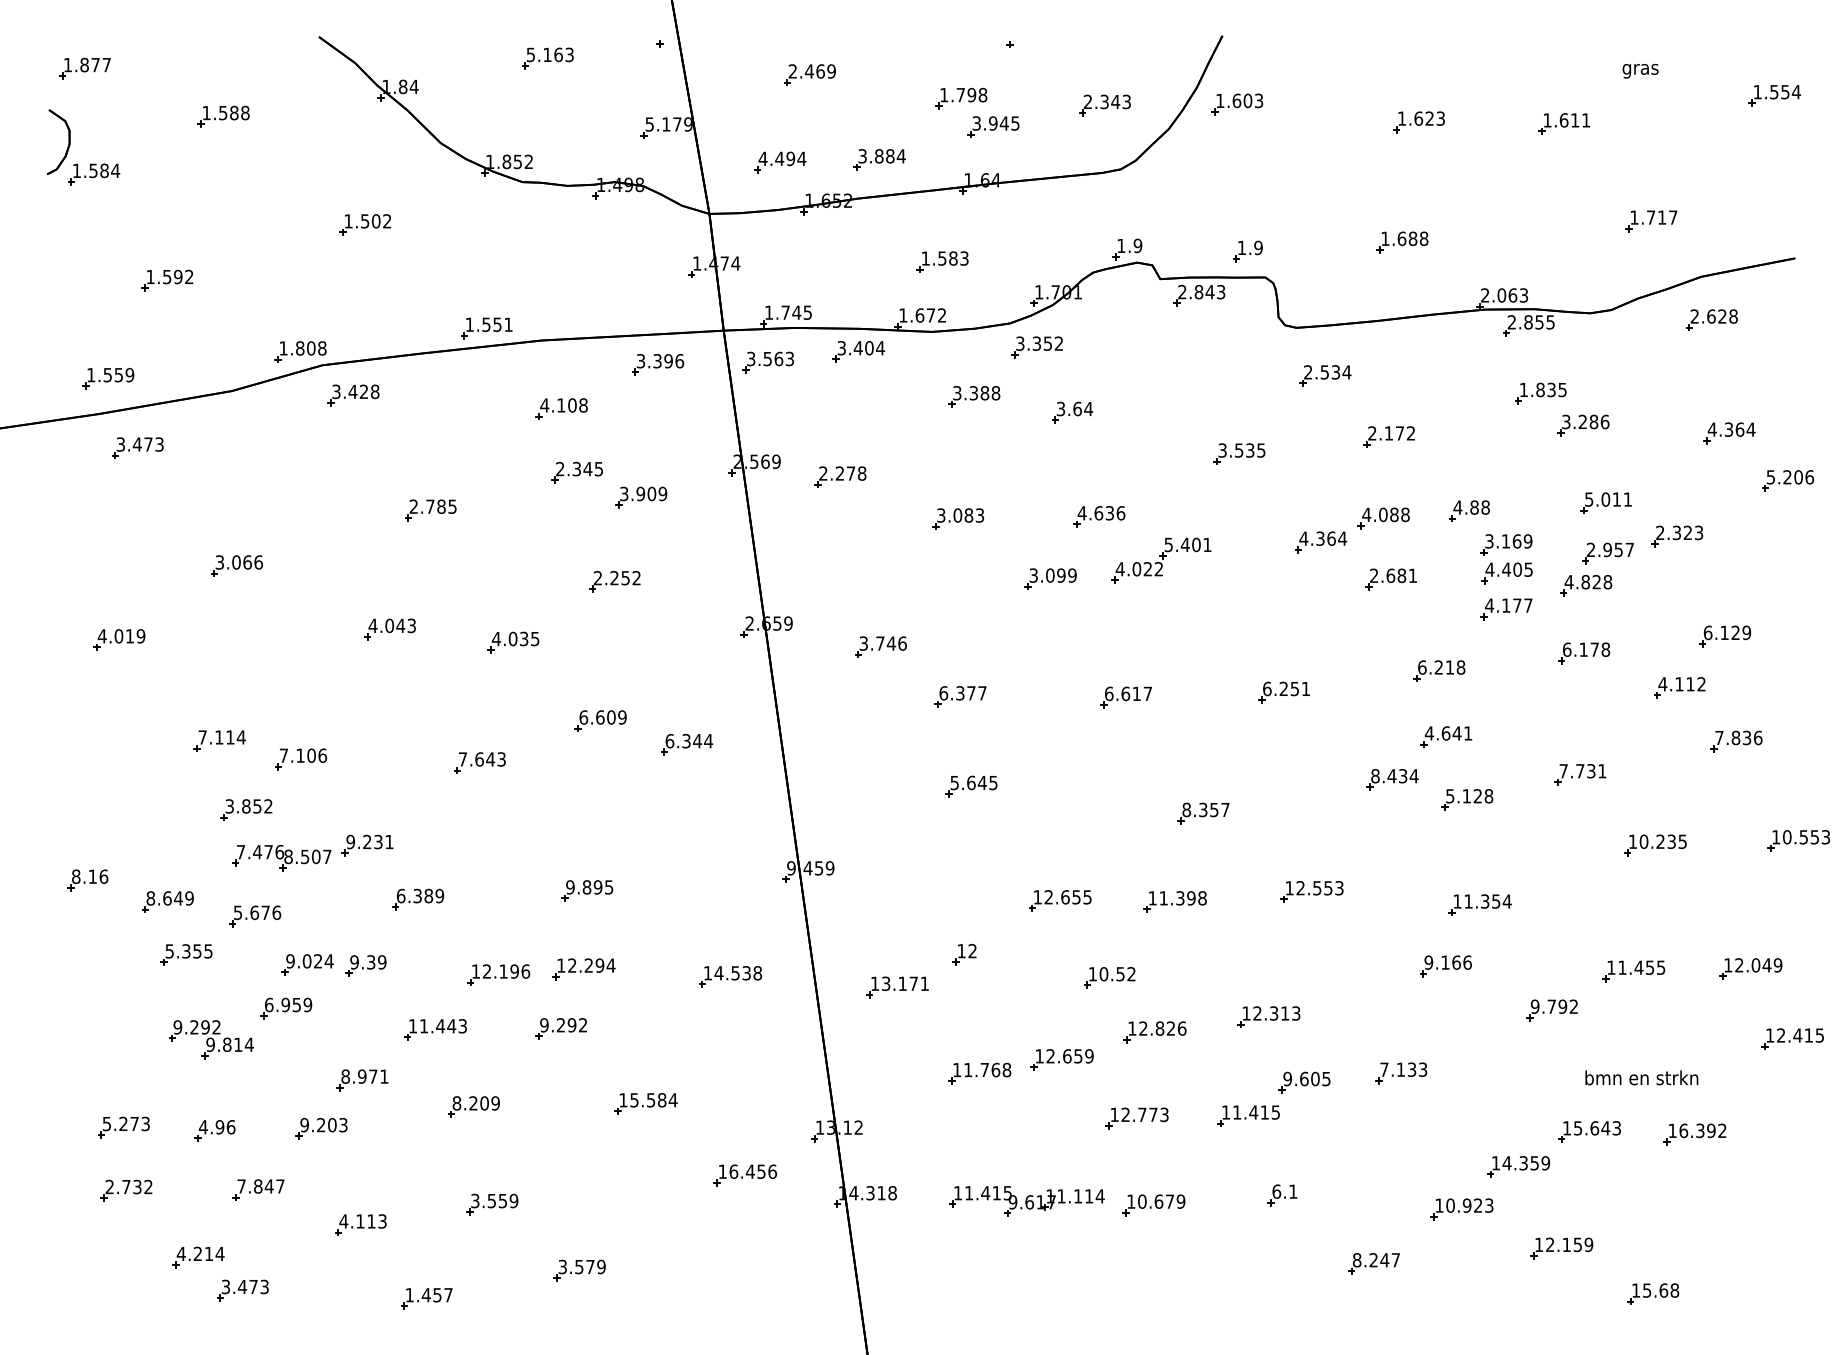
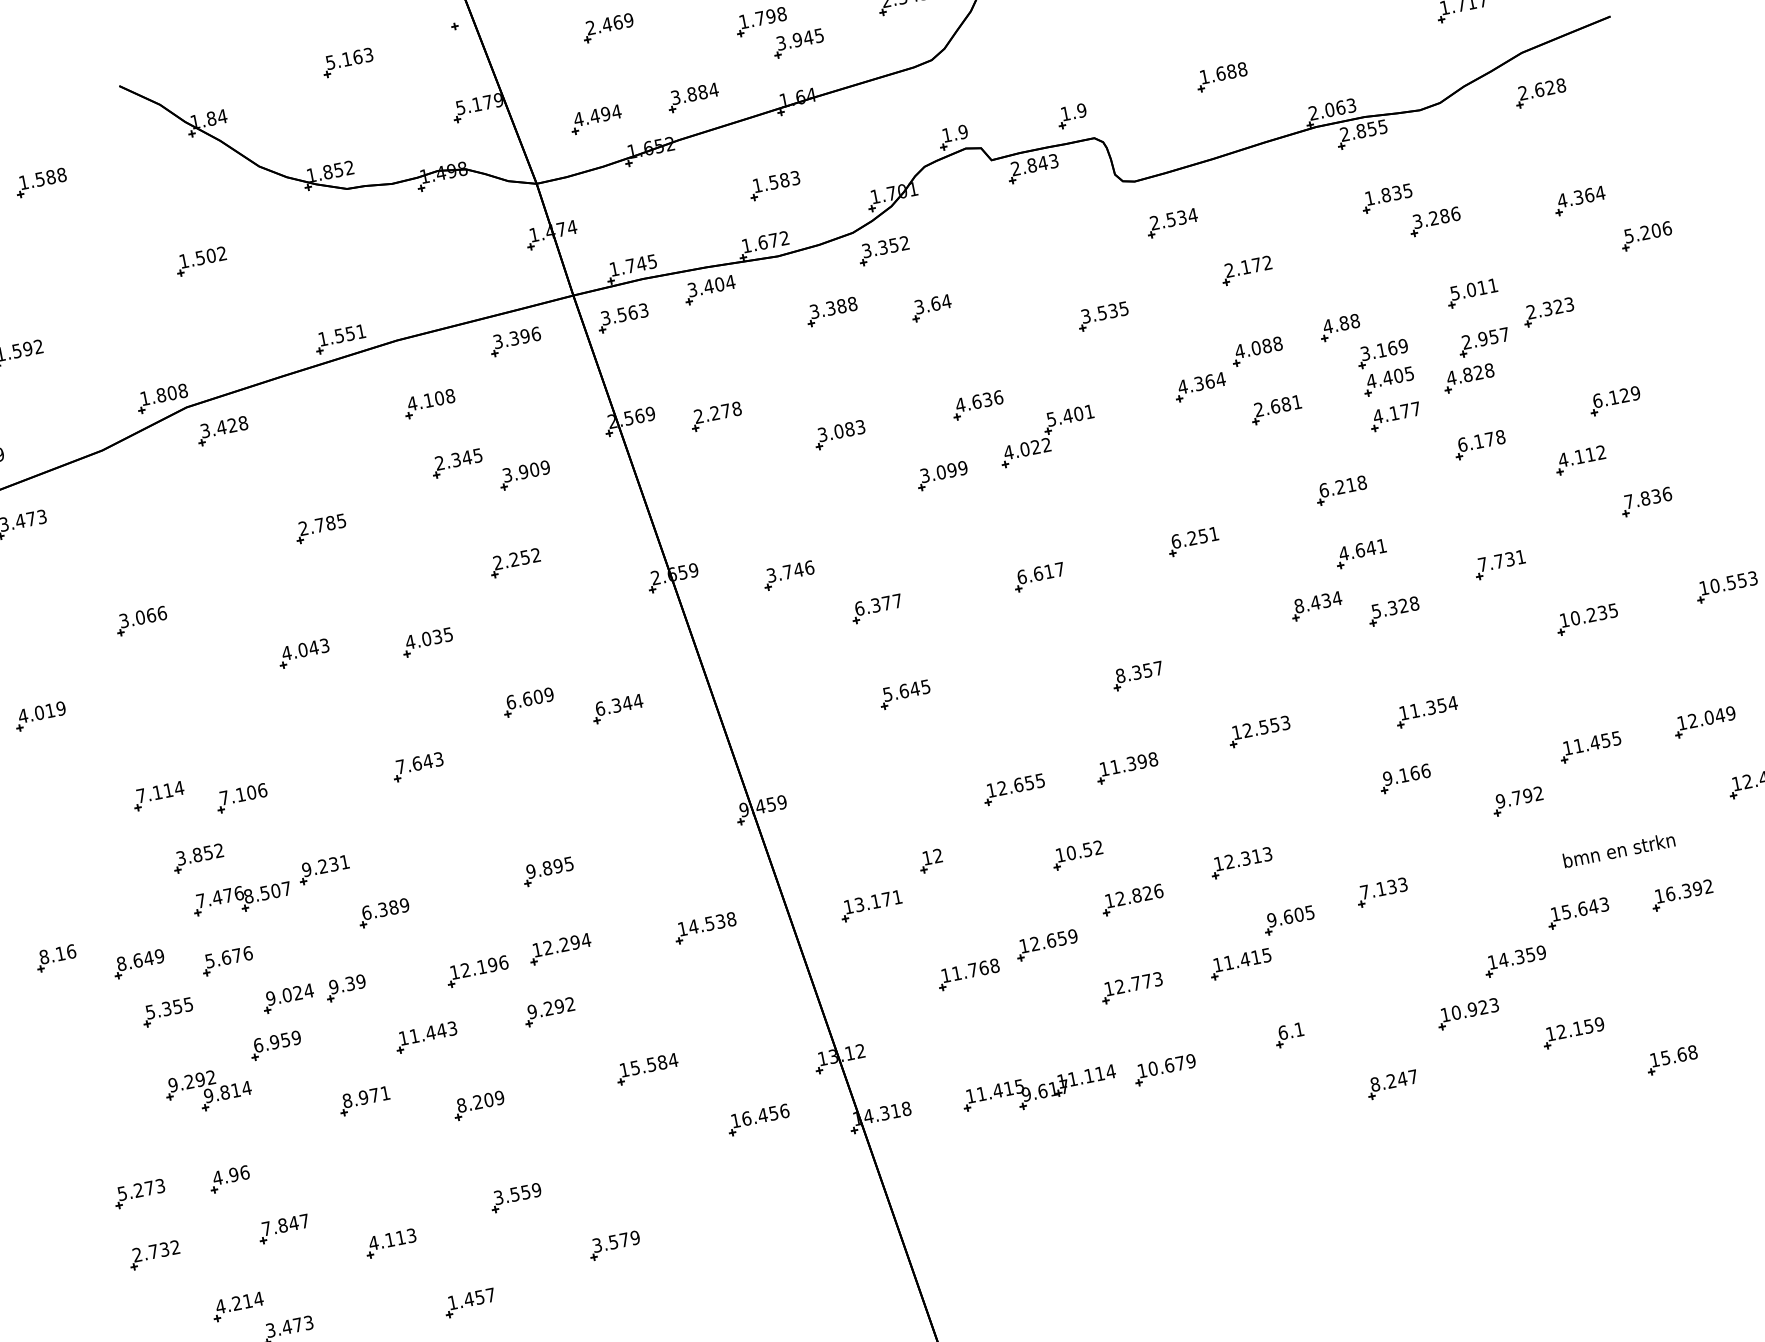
text: (1466, 796) -> (1392, 608), 5.128 -> 5.328
part: (321, 1128) -> (333, 1156), removed

